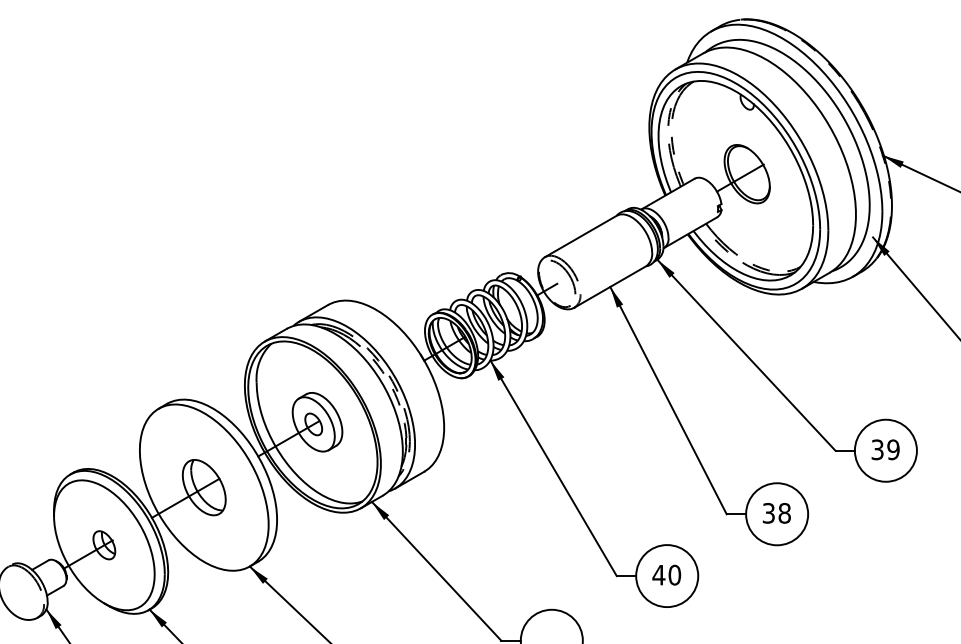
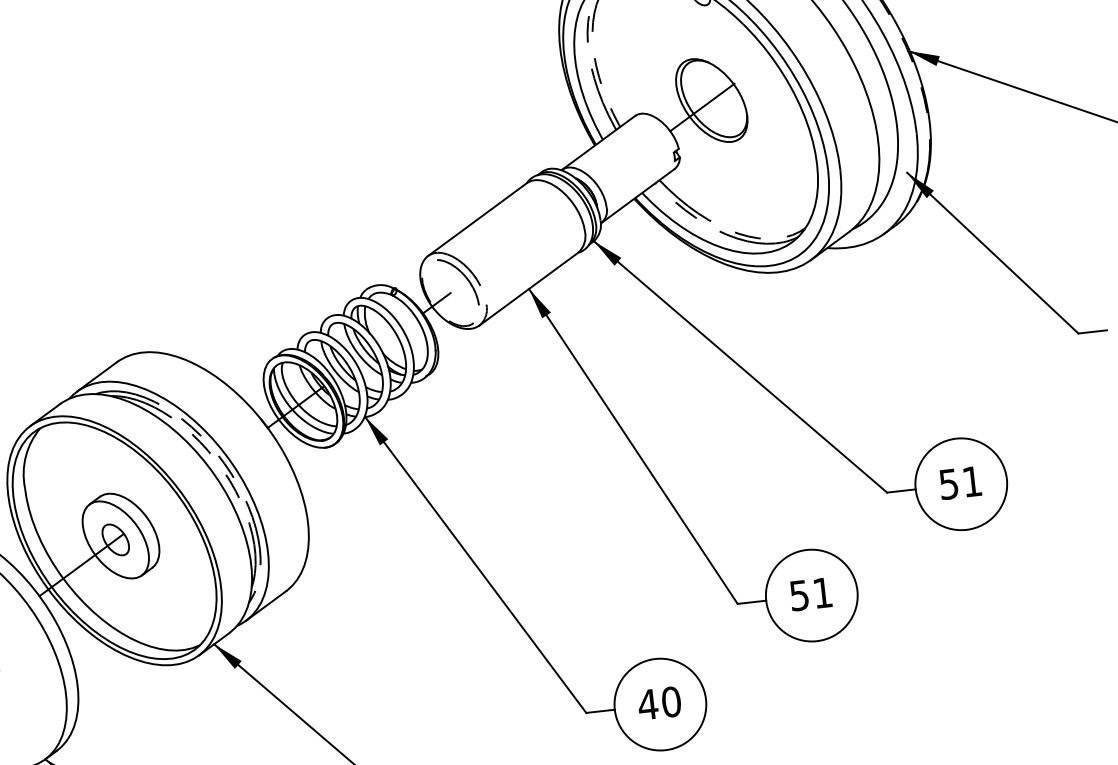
text: (885, 449) -> (960, 482), 39 -> 51
text: (776, 513) -> (810, 594), 38 -> 51

